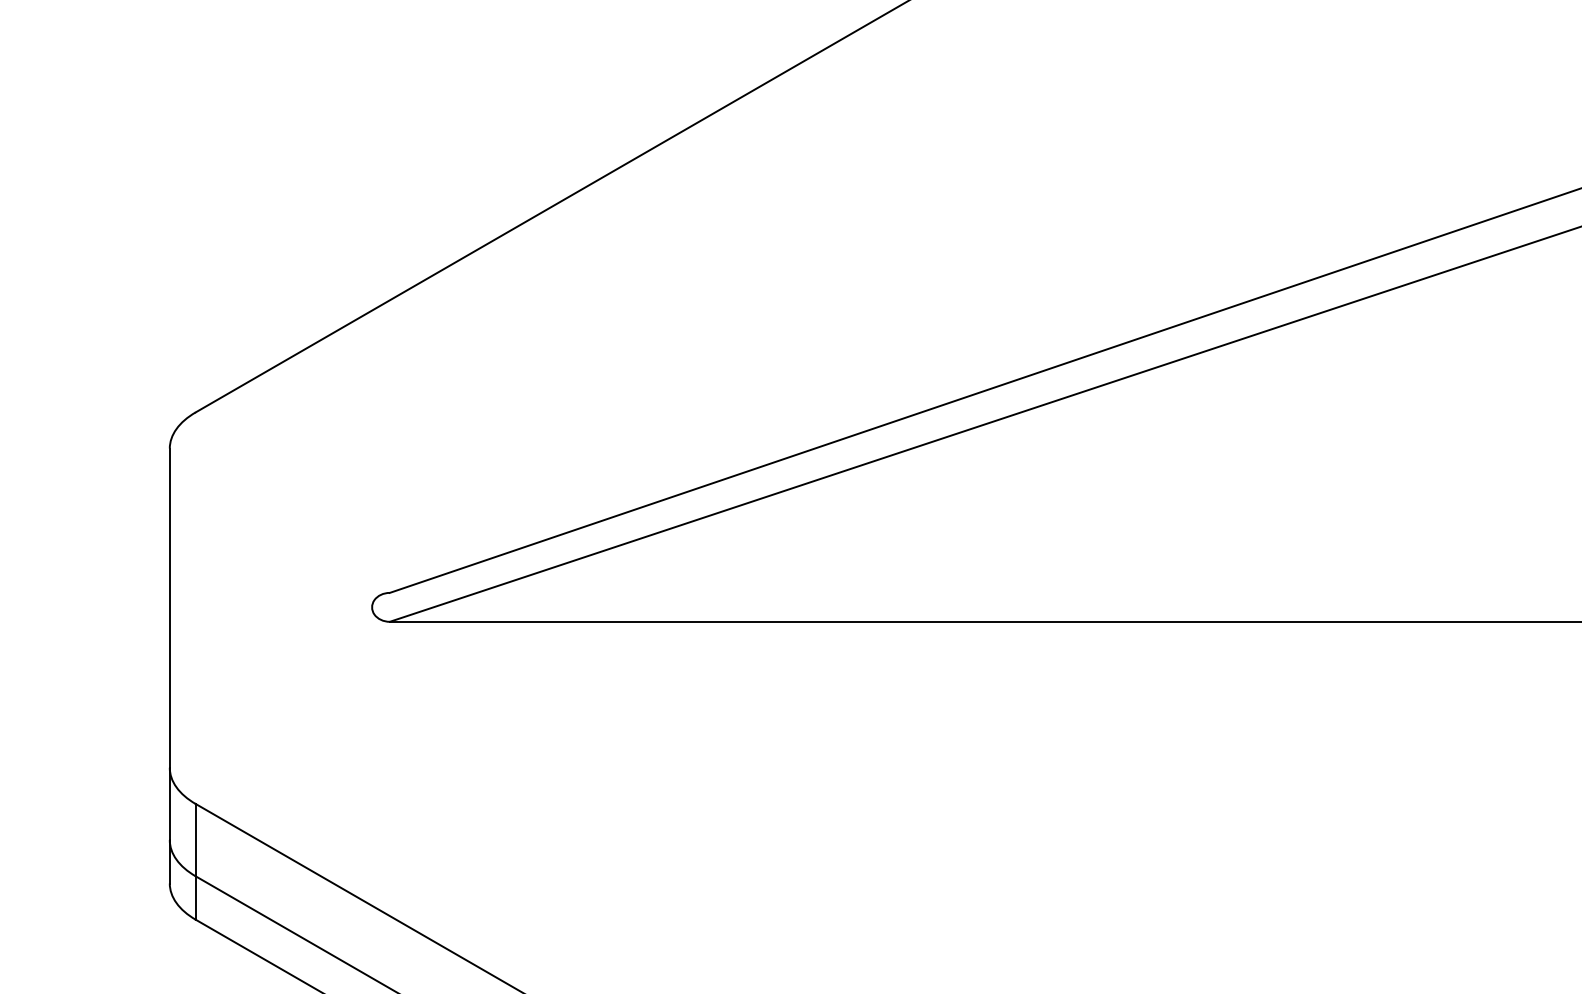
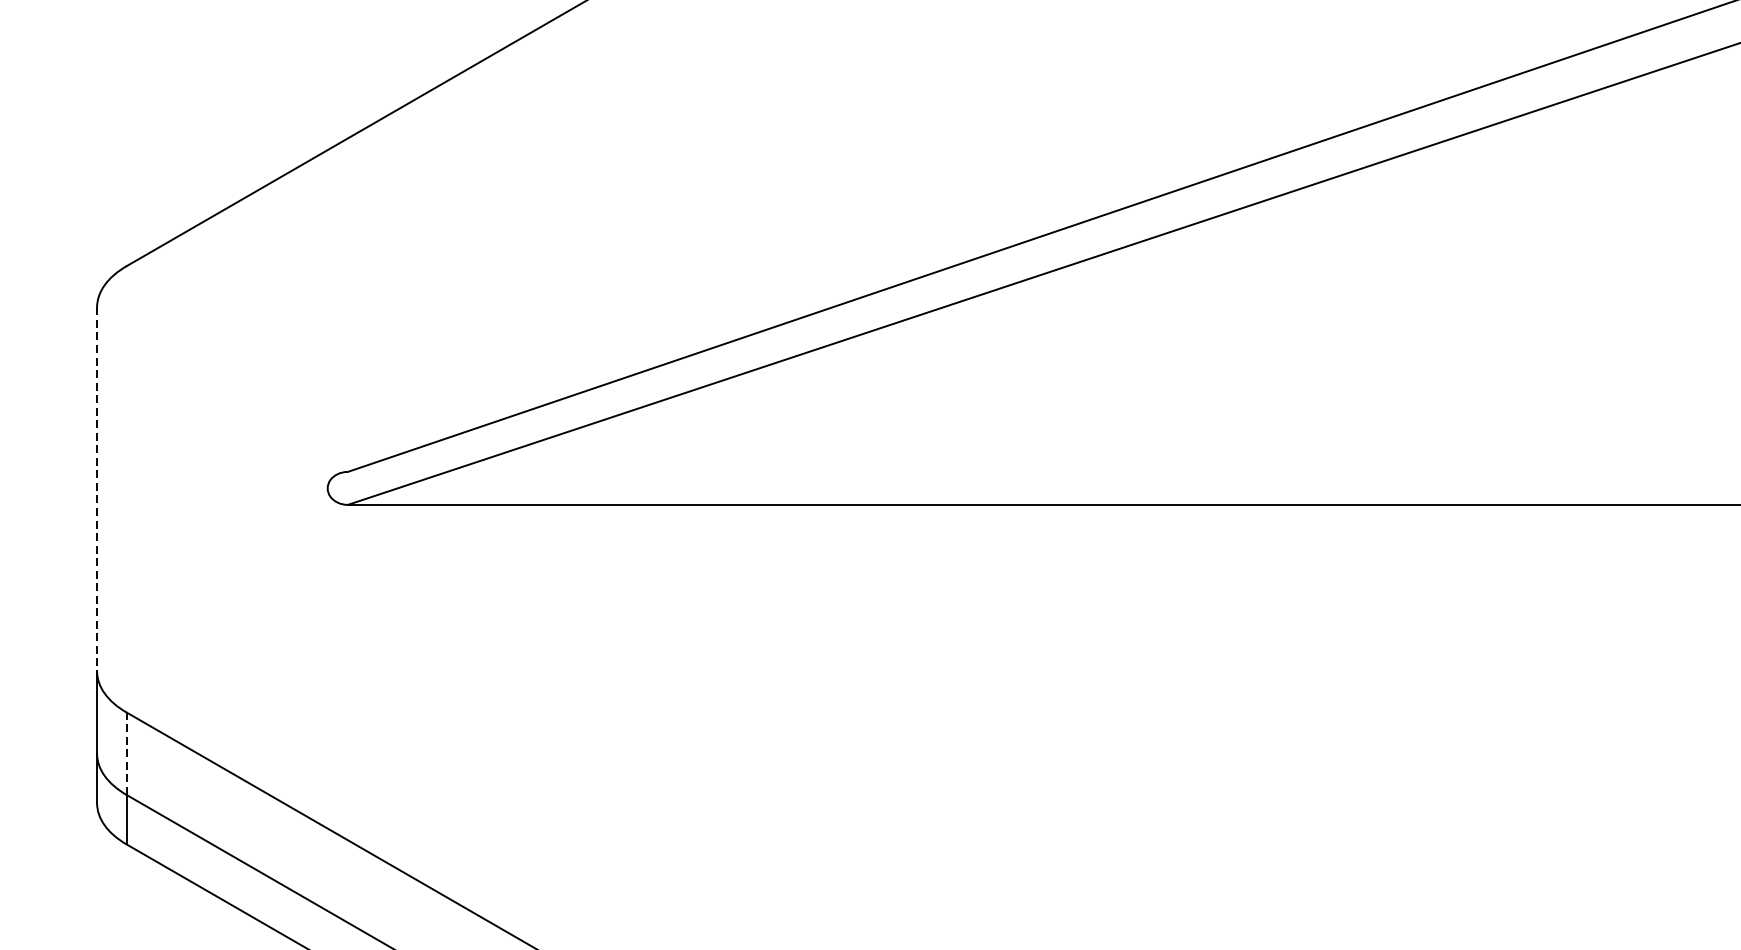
line: (169, 608) -> (96, 489), solid -> dashed
line: (195, 839) -> (126, 752), solid -> dashed

